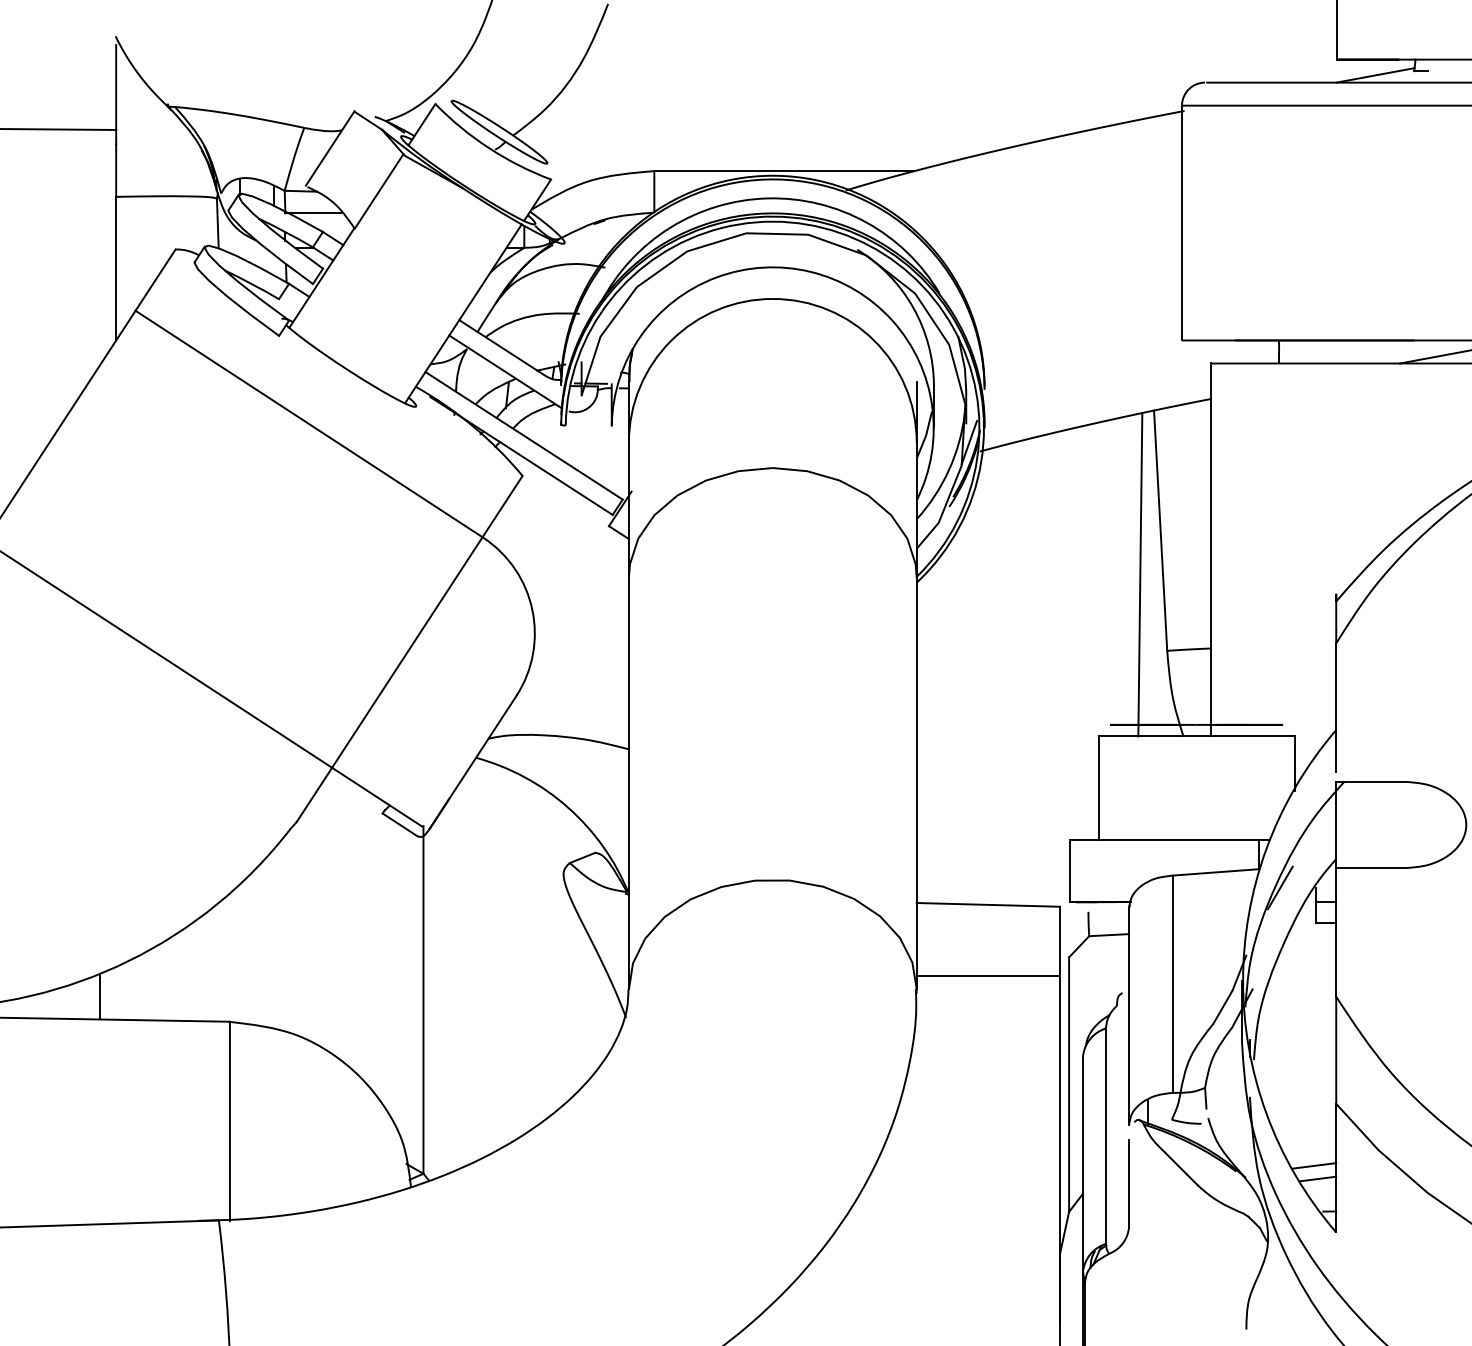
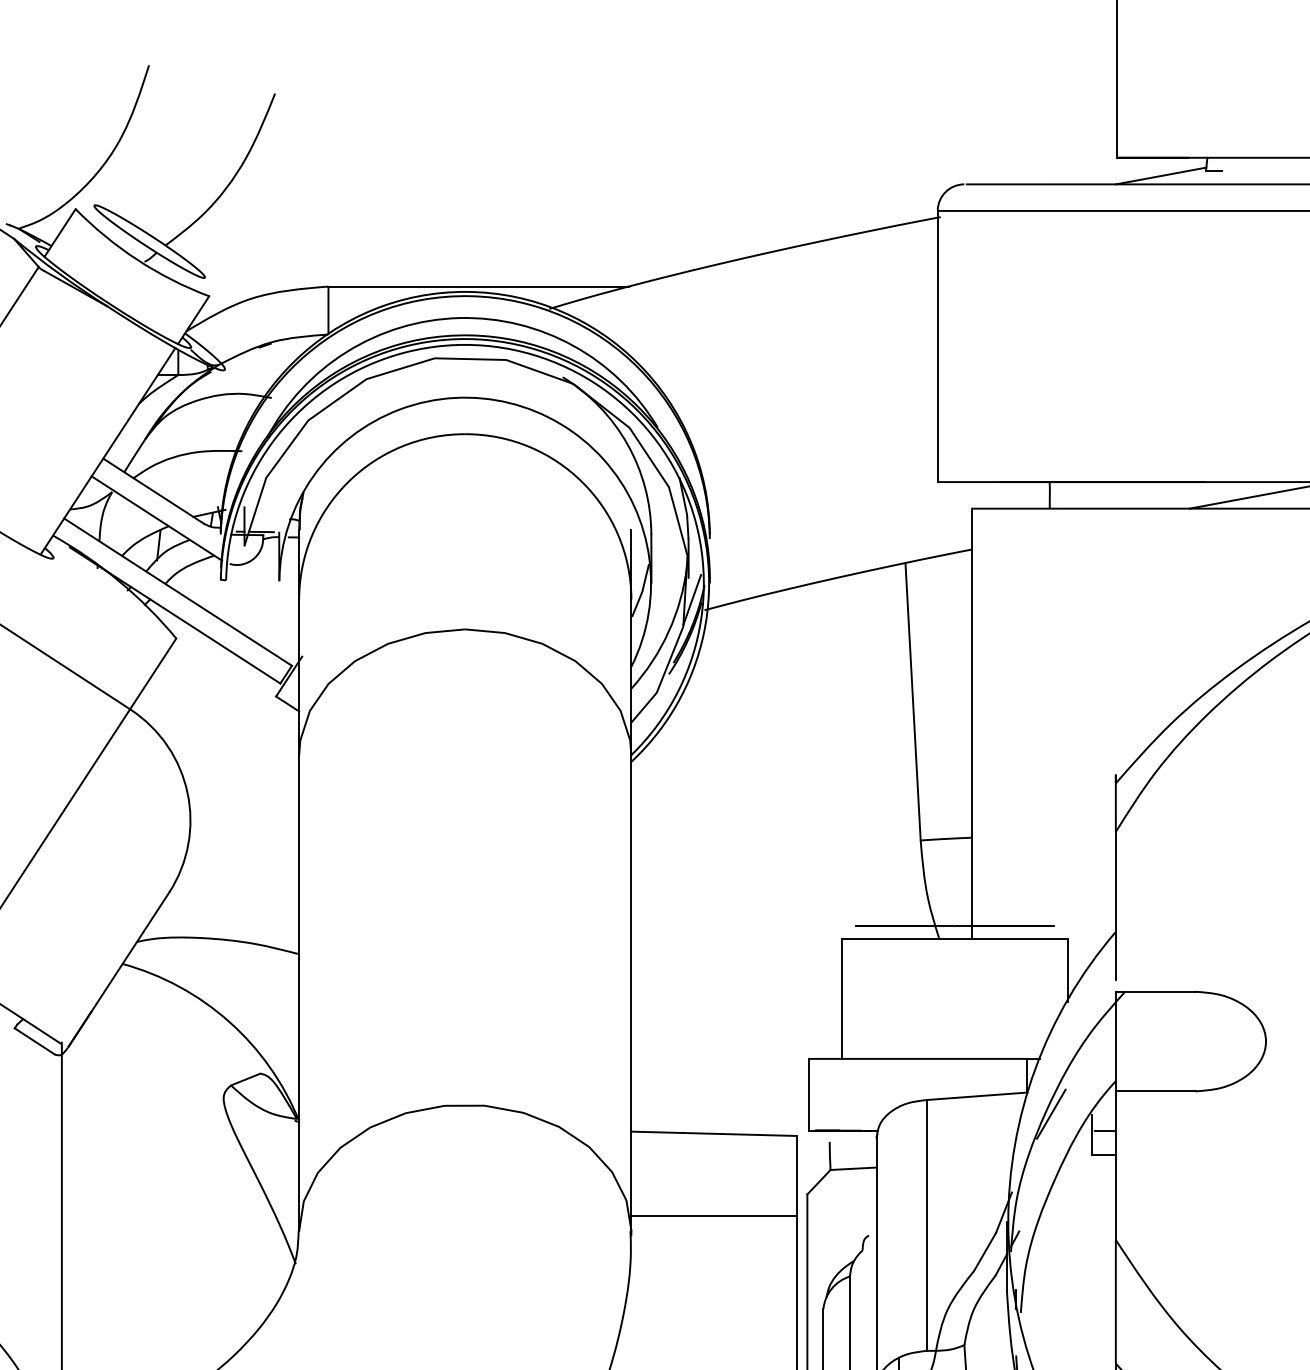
line: (1140, 574) -> (889, 752), removed

